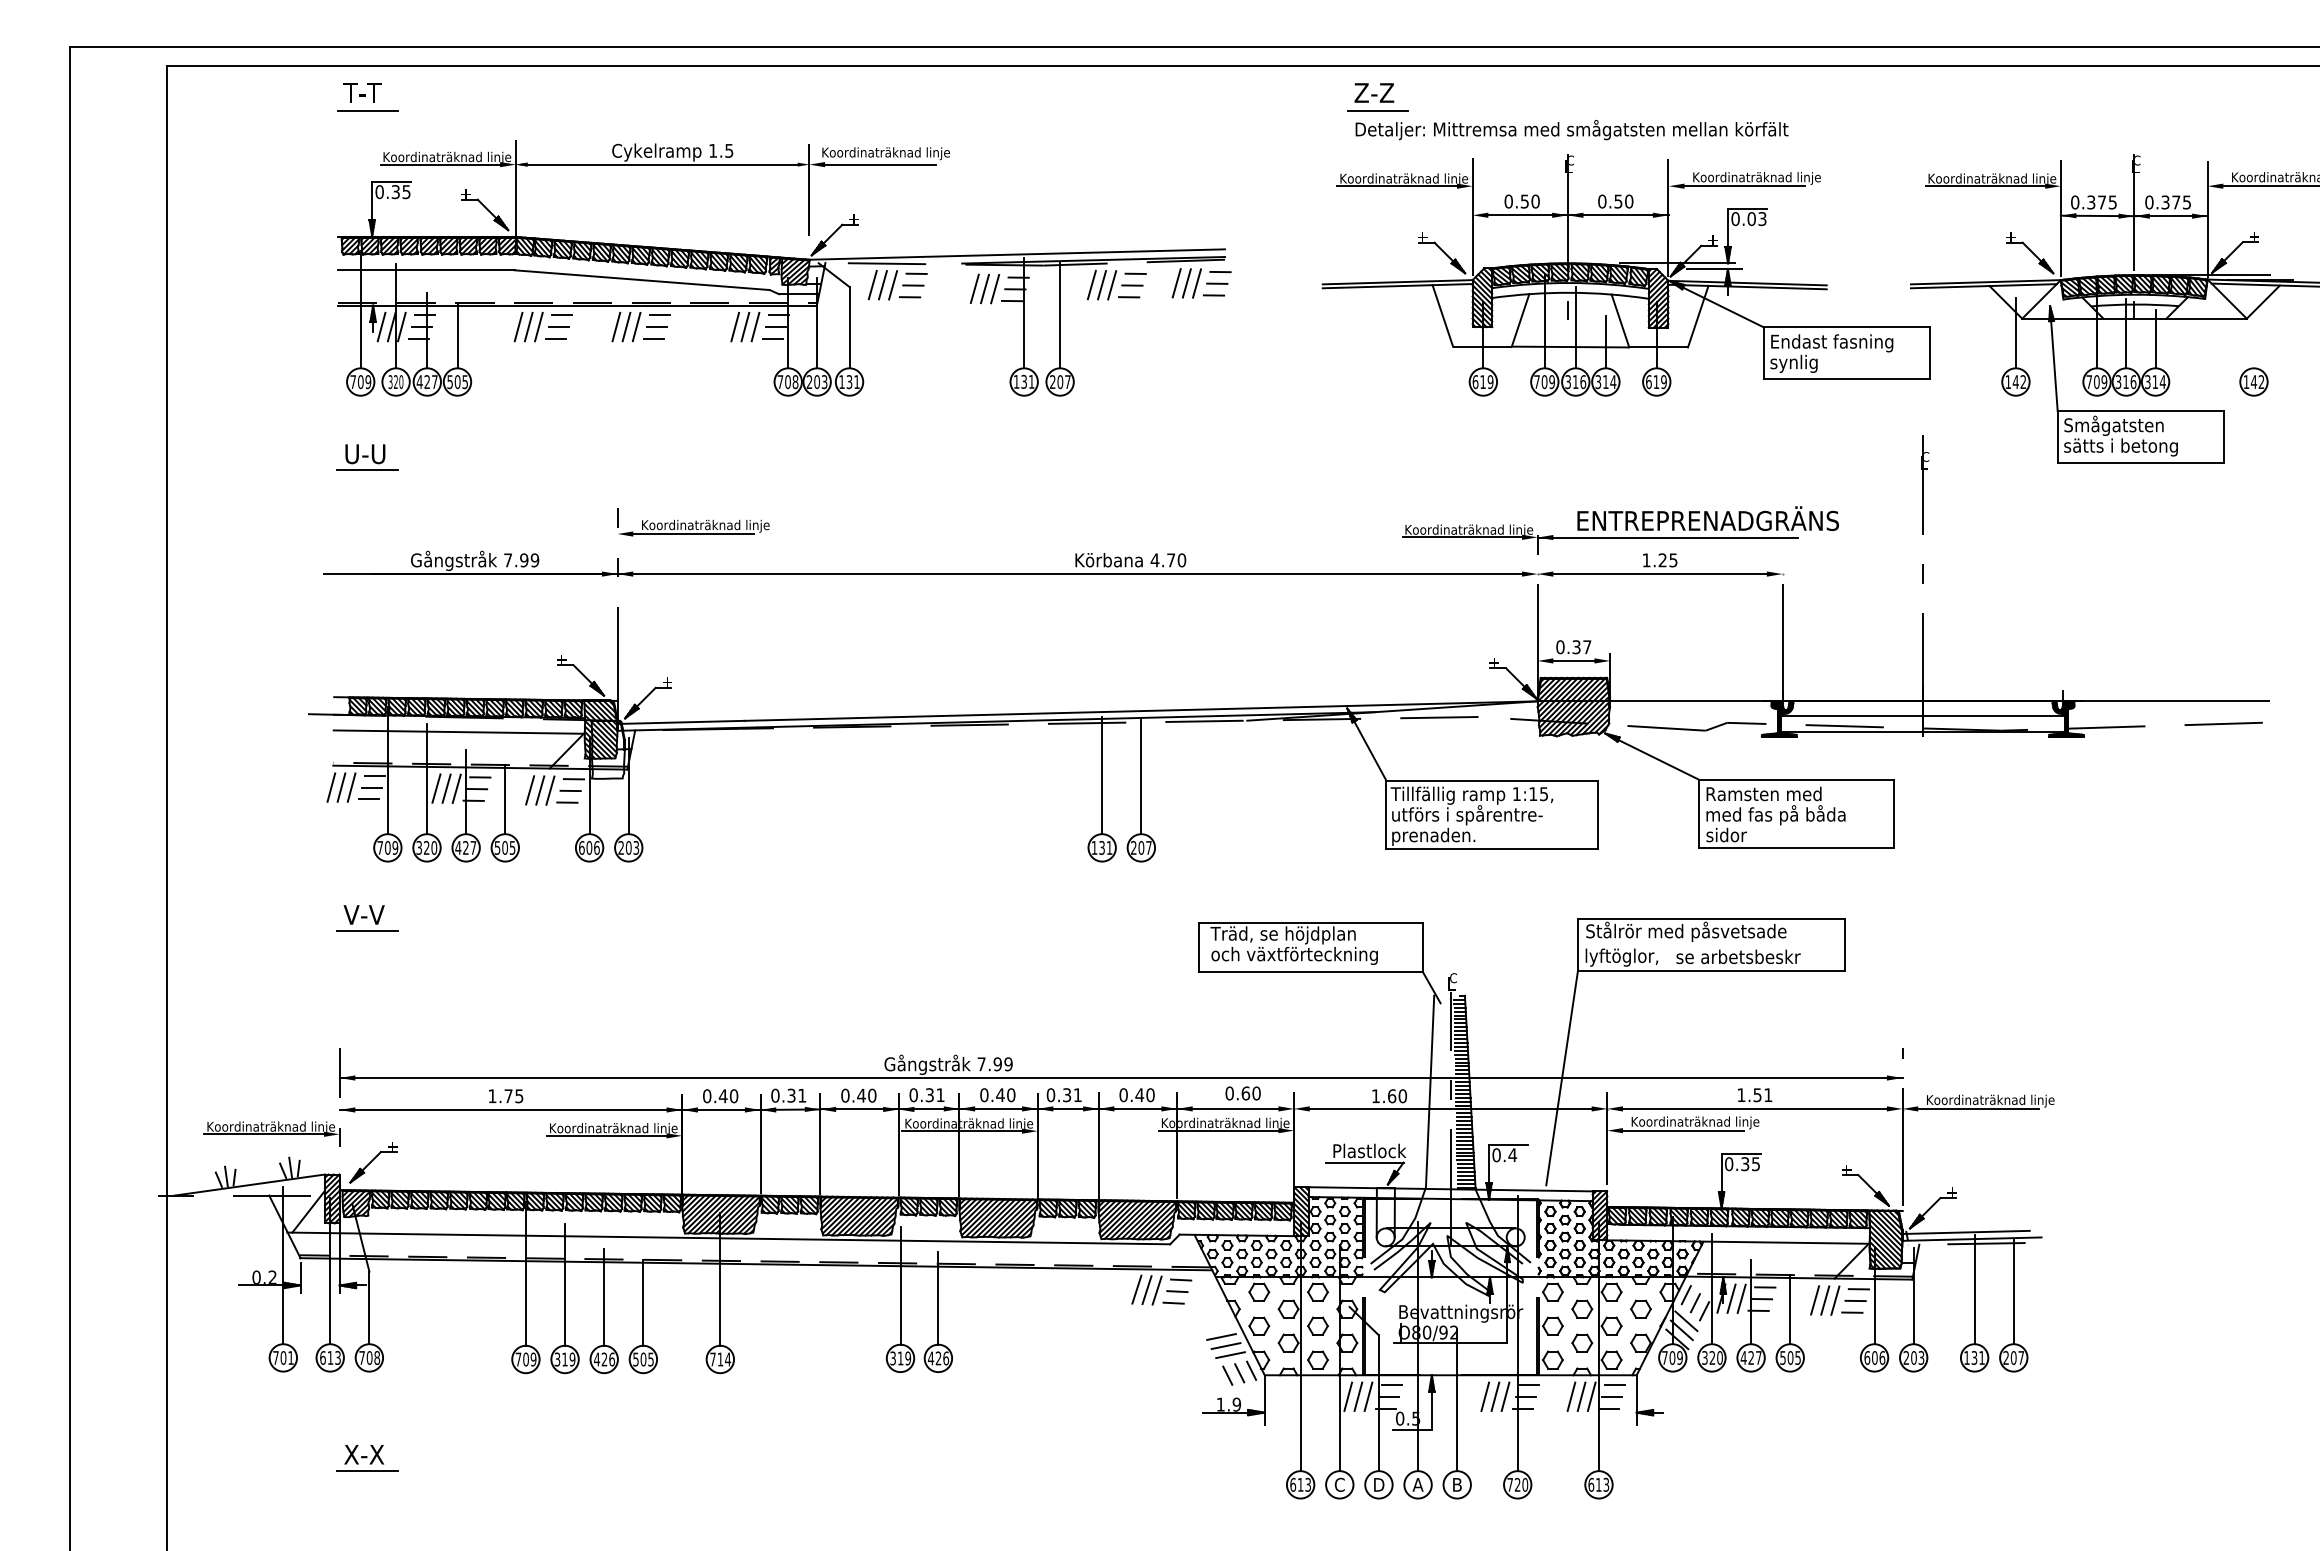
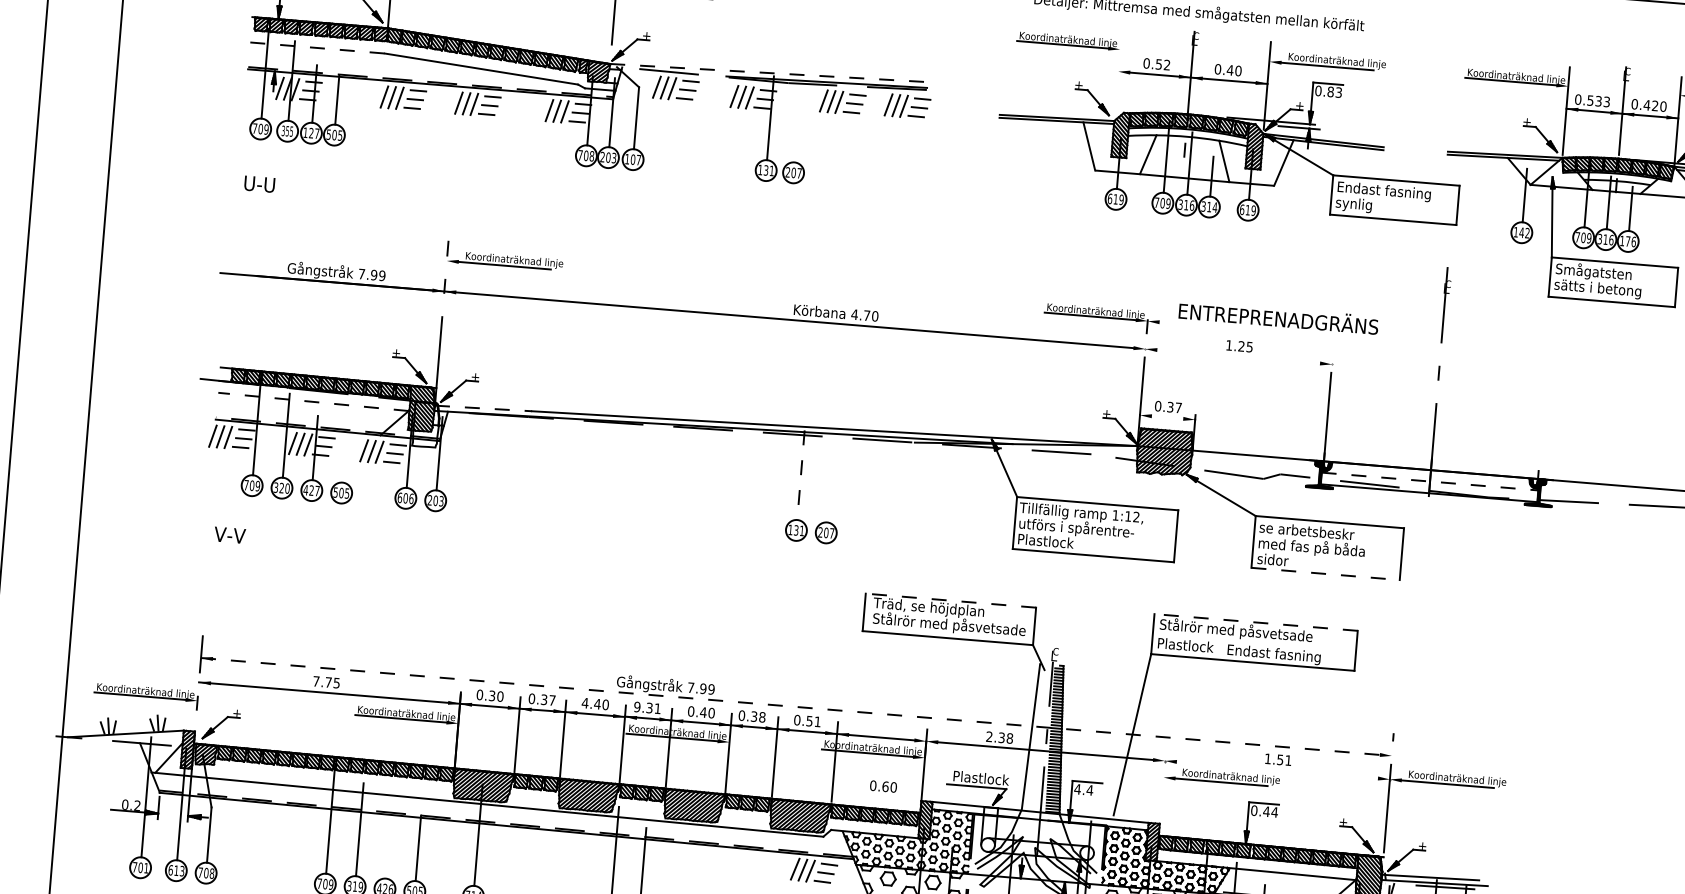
text: (1535, 201) -> (1167, 65), 0.50 -> 0.52
text: (1618, 201) -> (1230, 70), 0.50 -> 0.40
text: (2101, 202) -> (1598, 101), 0.375 -> 0.533
text: (2176, 202) -> (1655, 106), 0.375 -> 0.420
line: (1472, 214) -> (1118, 71), removed
text: (1751, 218) -> (1330, 91), 0.03 -> 0.83
line: (1017, 254) -> (769, 73), solid -> dashed
line: (426, 270) -> (317, 48), solid -> dashed
line: (1060, 315) -> (798, 122), removed
text: (419, 381) -> (305, 132), 427 -> 127
text: (398, 382) -> (289, 131), 320 -> 355
text: (852, 382) -> (635, 160), 131 -> 107
text: (2155, 382) -> (1628, 241), 314 -> 176
line: (367, 470) -> (260, 196), removed
line: (1667, 537) -> (1246, 329), removed
line: (1659, 574) -> (1238, 357), removed
line: (1573, 660) -> (1167, 417), removed
line: (1923, 716) -> (1430, 481), solid -> dashed
line: (681, 722) -> (483, 408), solid -> dashed
line: (458, 732) -> (313, 402), solid -> dashed
line: (1102, 775) -> (801, 475), solid -> dashed
line: (1141, 777) -> (830, 479), removed
text: (1767, 793) -> (1306, 530), Ramsten med -> se arbetsbeskr
text: (1543, 794) -> (1136, 517), 1:15, -> 1:12,
line: (505, 799) -> (344, 456), removed
text: (1433, 836) -> (1049, 542), prenaden. -> Plastlock
line: (1797, 847) -> (1326, 573), solid -> dashed
line: (1710, 918) -> (1255, 622), solid -> dashed
line: (1311, 922) -> (951, 600), solid -> dashed
line: (367, 930) -> (231, 547), removed
text: (1311, 954) -> (949, 624), och växtförteckning -> Stålrör med påsvetsade
text: (1621, 957) -> (1185, 646), lyftöglor, -> Plastlock
text: (1738, 958) -> (1274, 654), se arbetsbeskr -> Endast fasning
line: (1121, 1078) -> (796, 707), solid -> dashed
text: (1242, 1093) -> (883, 786), moved
text: (802, 1095) -> (552, 700), 0.31 -> 0.37
text: (844, 1095) -> (584, 702), 0.40 -> 4.40
text: (913, 1095) -> (637, 707), 0.31 -> 9.31
text: (1077, 1095) -> (762, 717), 0.31 -> 0.38
text: (1144, 1095) -> (813, 721), 0.40 -> 0.51
text: (492, 1096) -> (316, 681), 1.75 -> 7.75
text: (722, 1096) -> (491, 696), 0.40 -> 0.30
text: (1389, 1096) -> (999, 737), 1.60 -> 2.38
line: (1754, 1108) -> (1277, 769), removed
line: (1607, 1138) -> (1163, 783), removed
text: (1496, 1155) -> (1077, 789), 0.4 -> 4.4
text: (1750, 1164) -> (1270, 812), 0.35 -> 0.44
line: (604, 1296) -> (389, 841), removed

